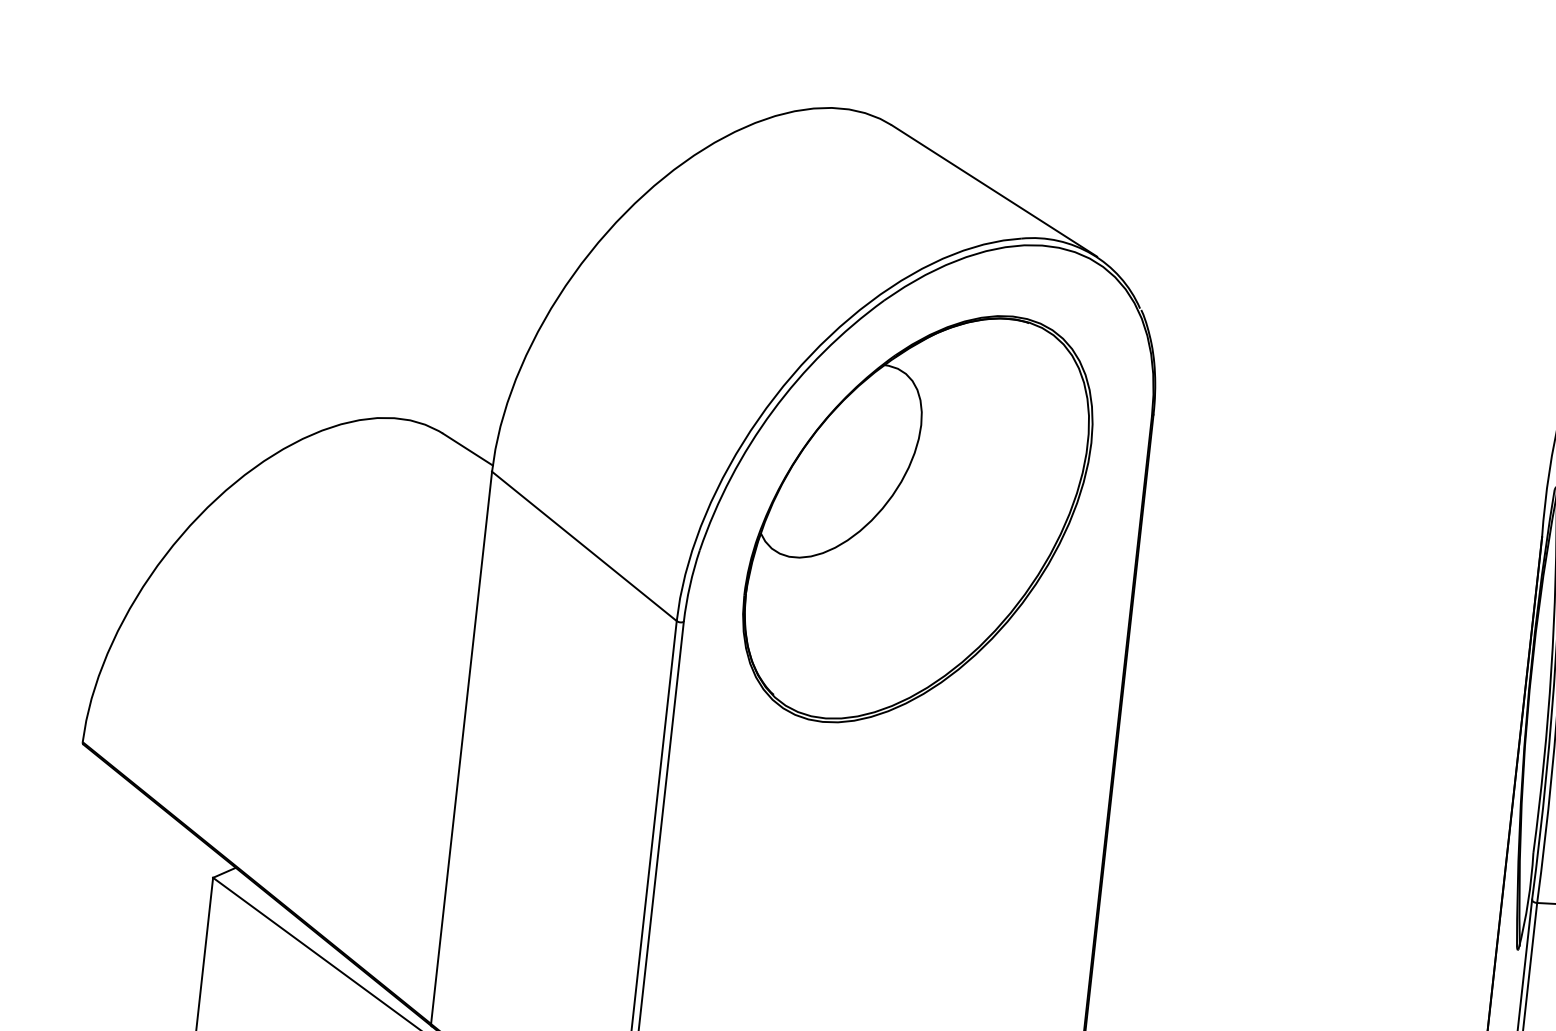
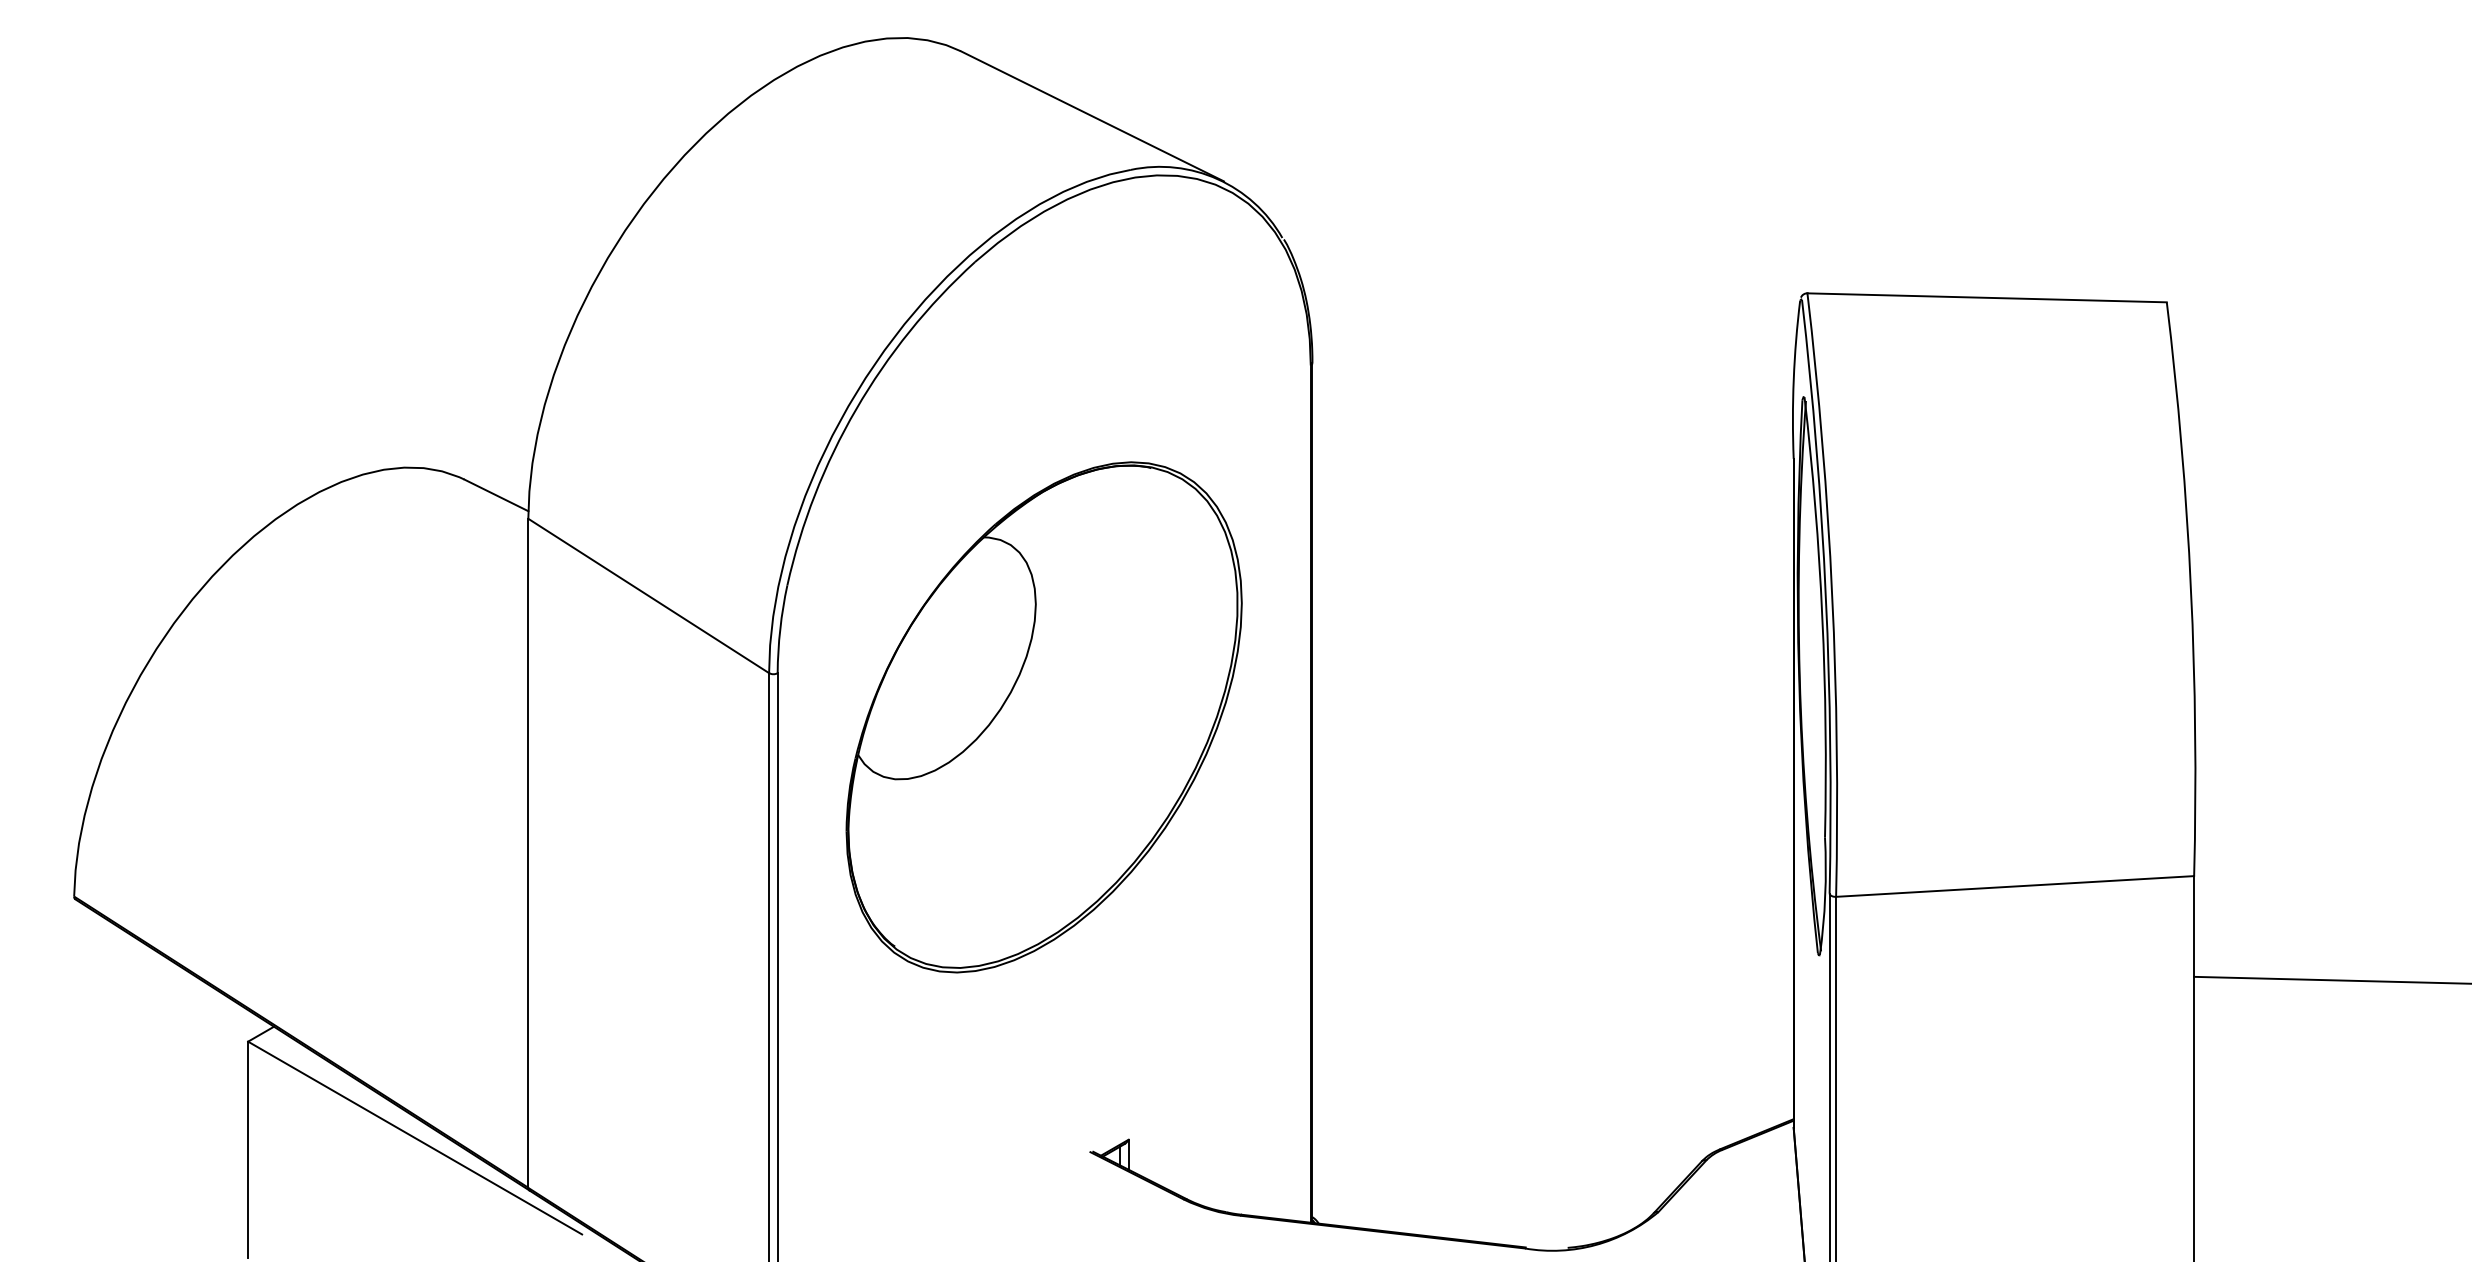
part: (917, 519) -> (1043, 717), moved

